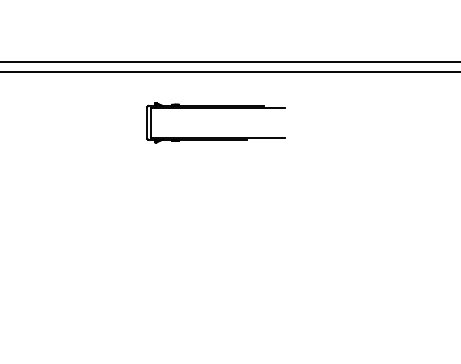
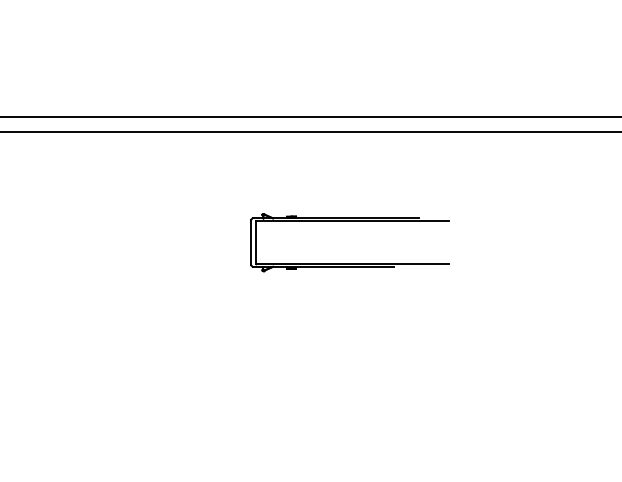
part: (215, 108) -> (349, 222), moved

